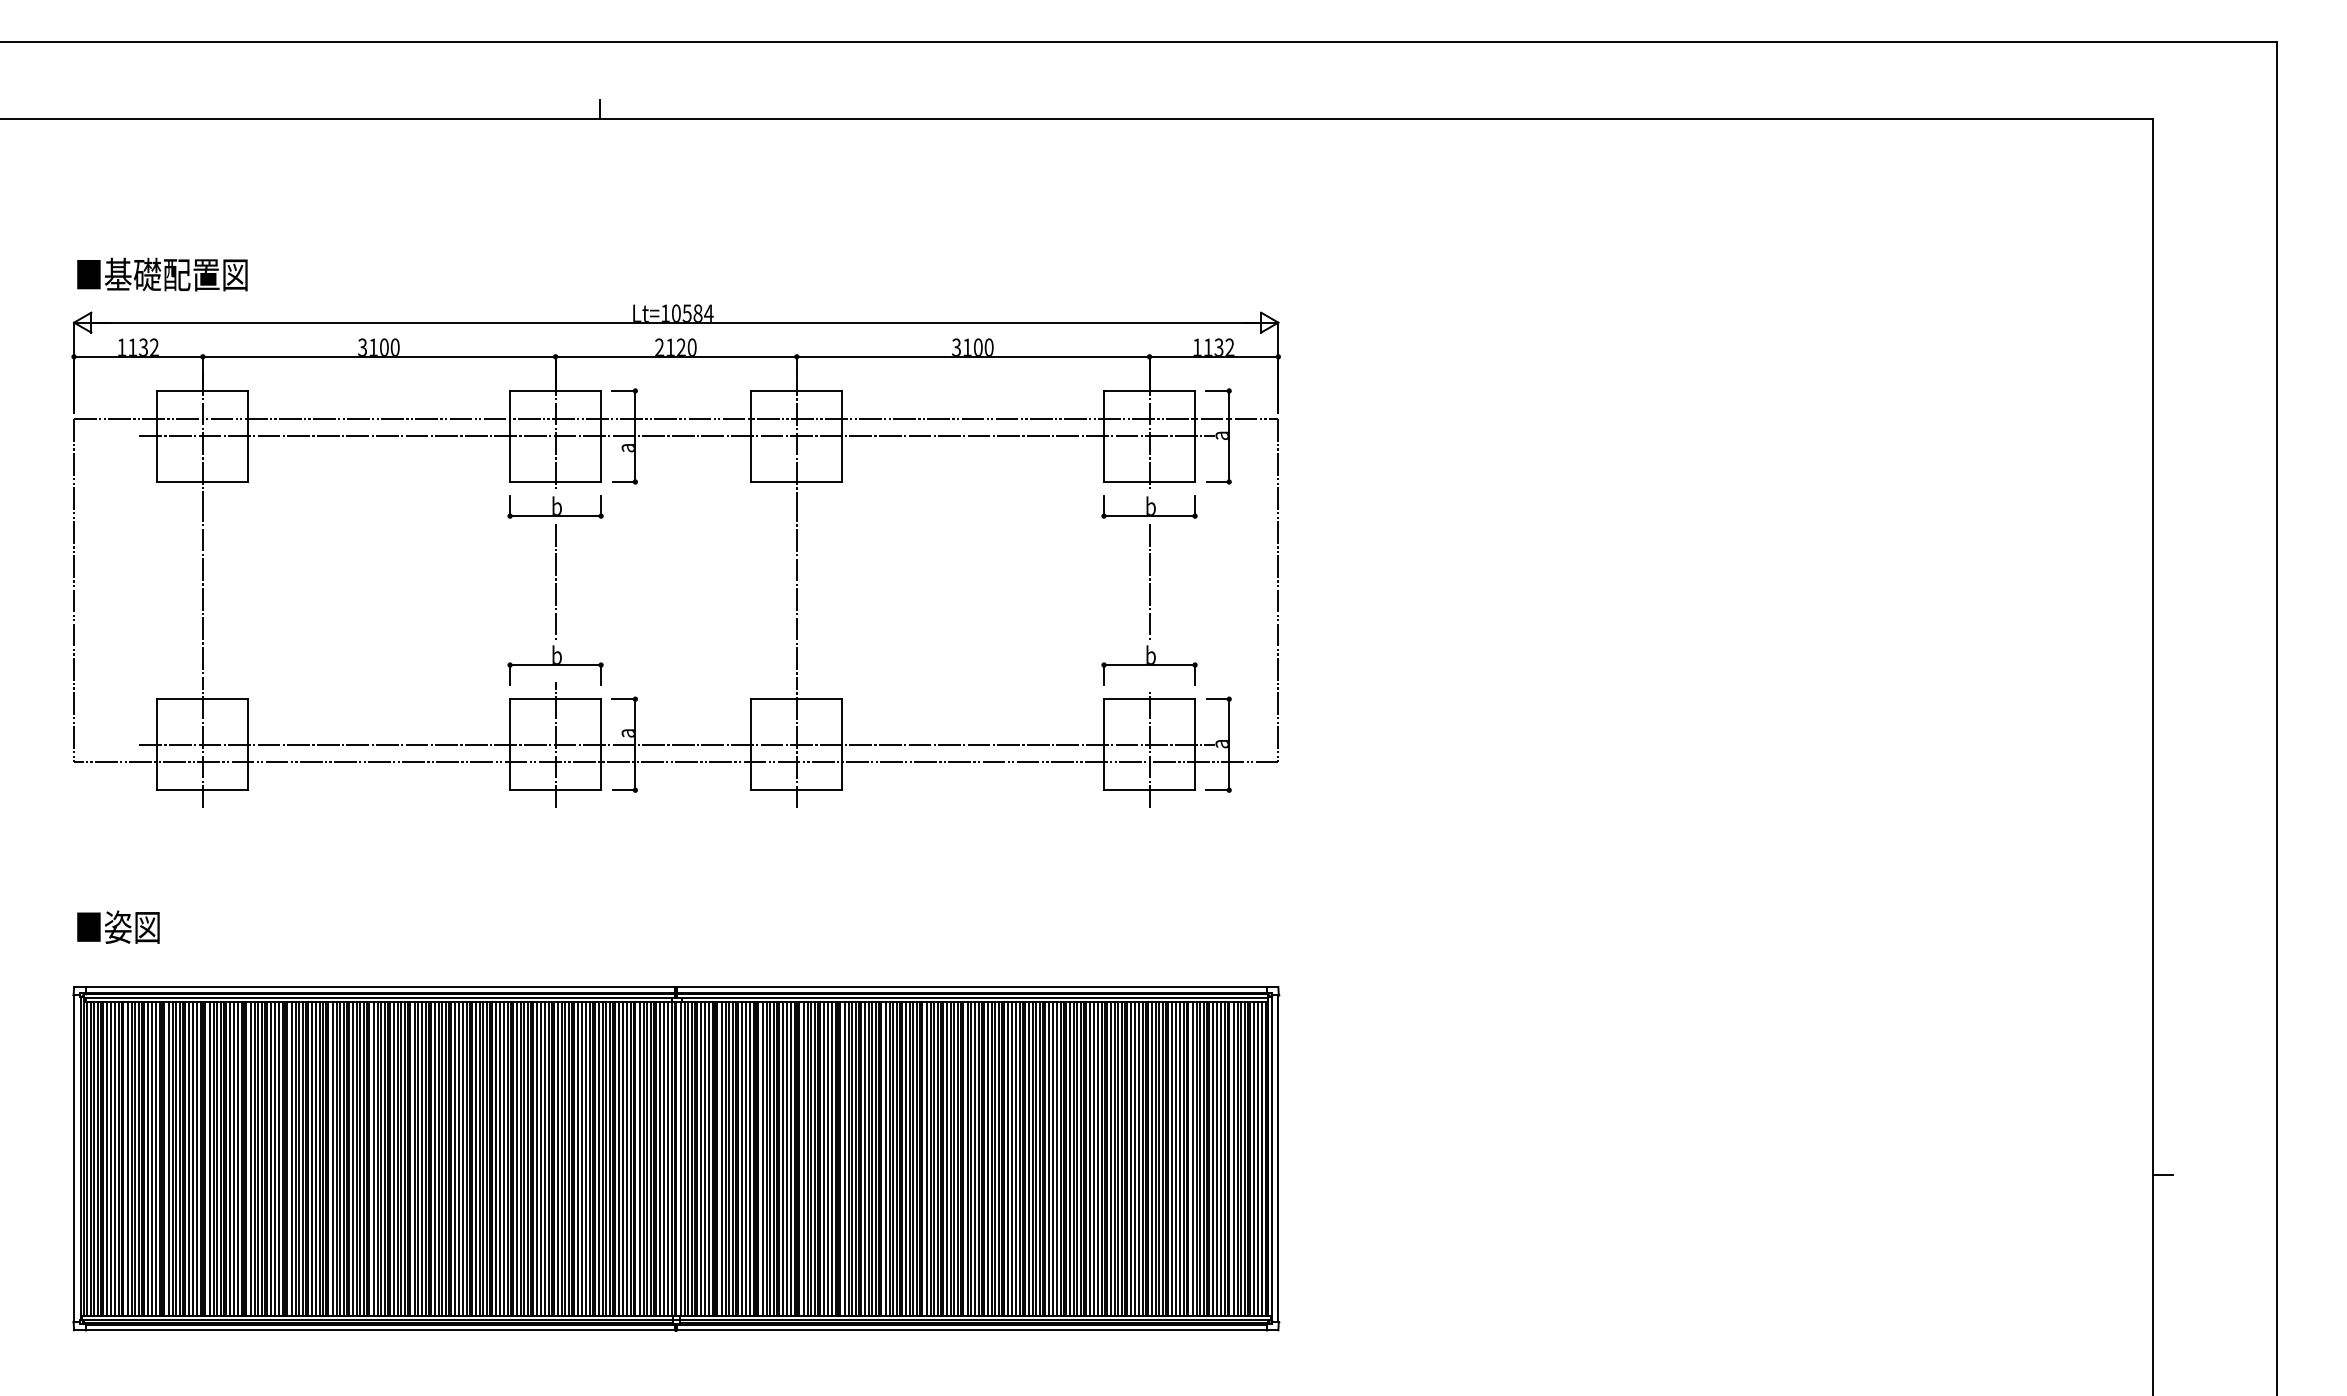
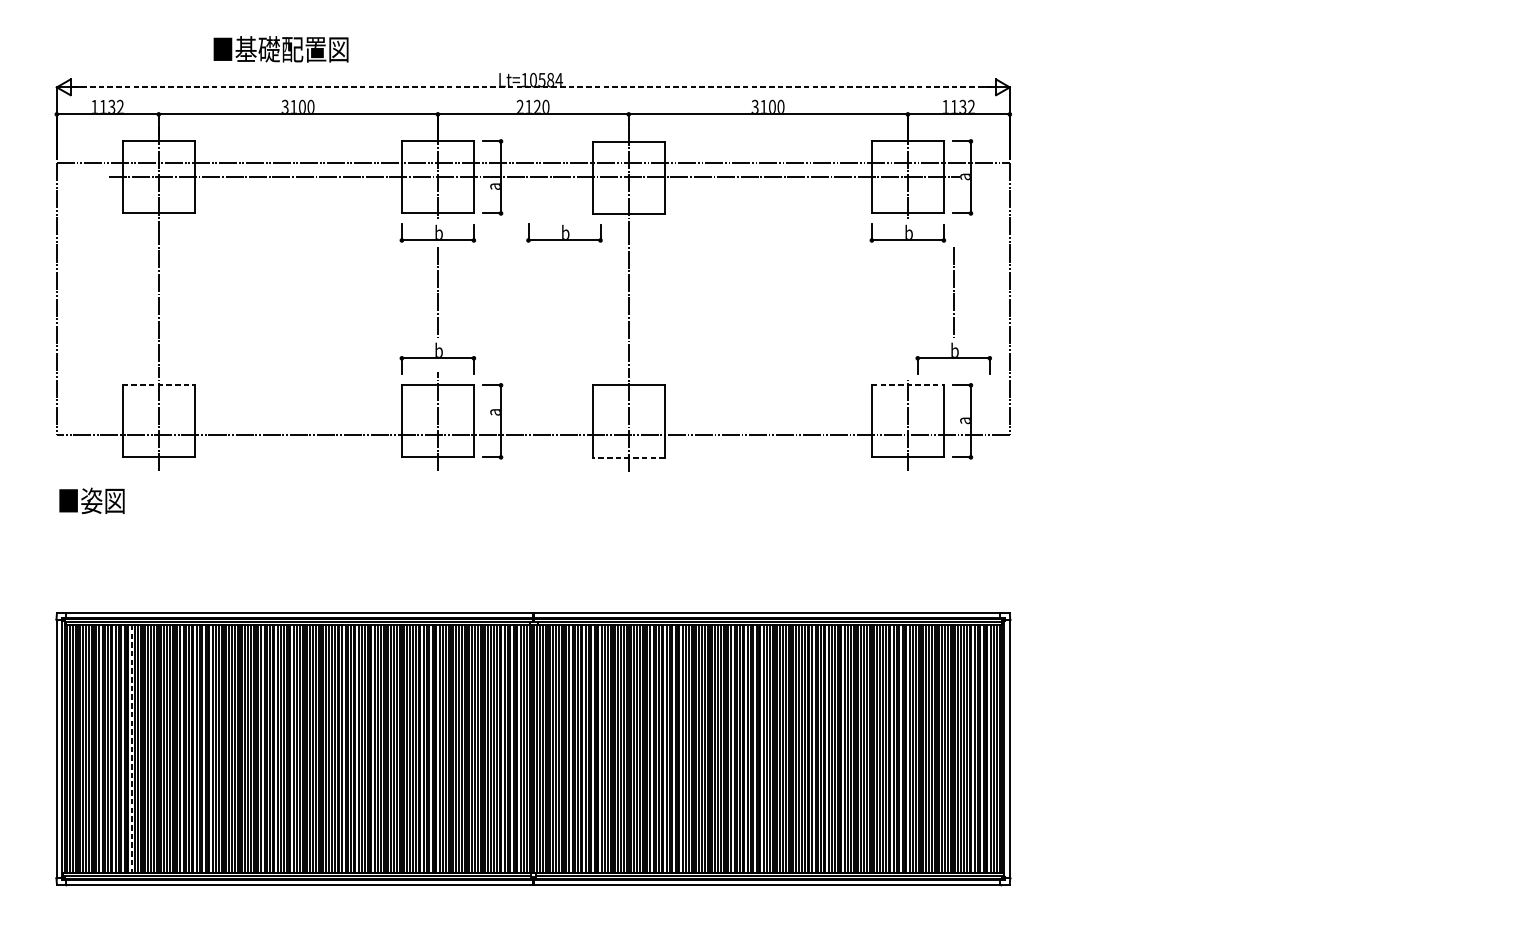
text: (162, 274) -> (281, 49), moved
line: (676, 322) -> (533, 87), solid -> dashed
part: (715, 506) -> (564, 232), added
part: (1149, 604) -> (953, 310), moved
line: (202, 699) -> (158, 385), solid -> dashed
line: (1149, 699) -> (907, 385), solid -> dashed
line: (676, 744) -> (533, 421), removed
line: (796, 790) -> (628, 457), solid -> dashed
text: (118, 926) -> (92, 500), moved
line: (168, 1158) -> (131, 748), solid -> dashed

